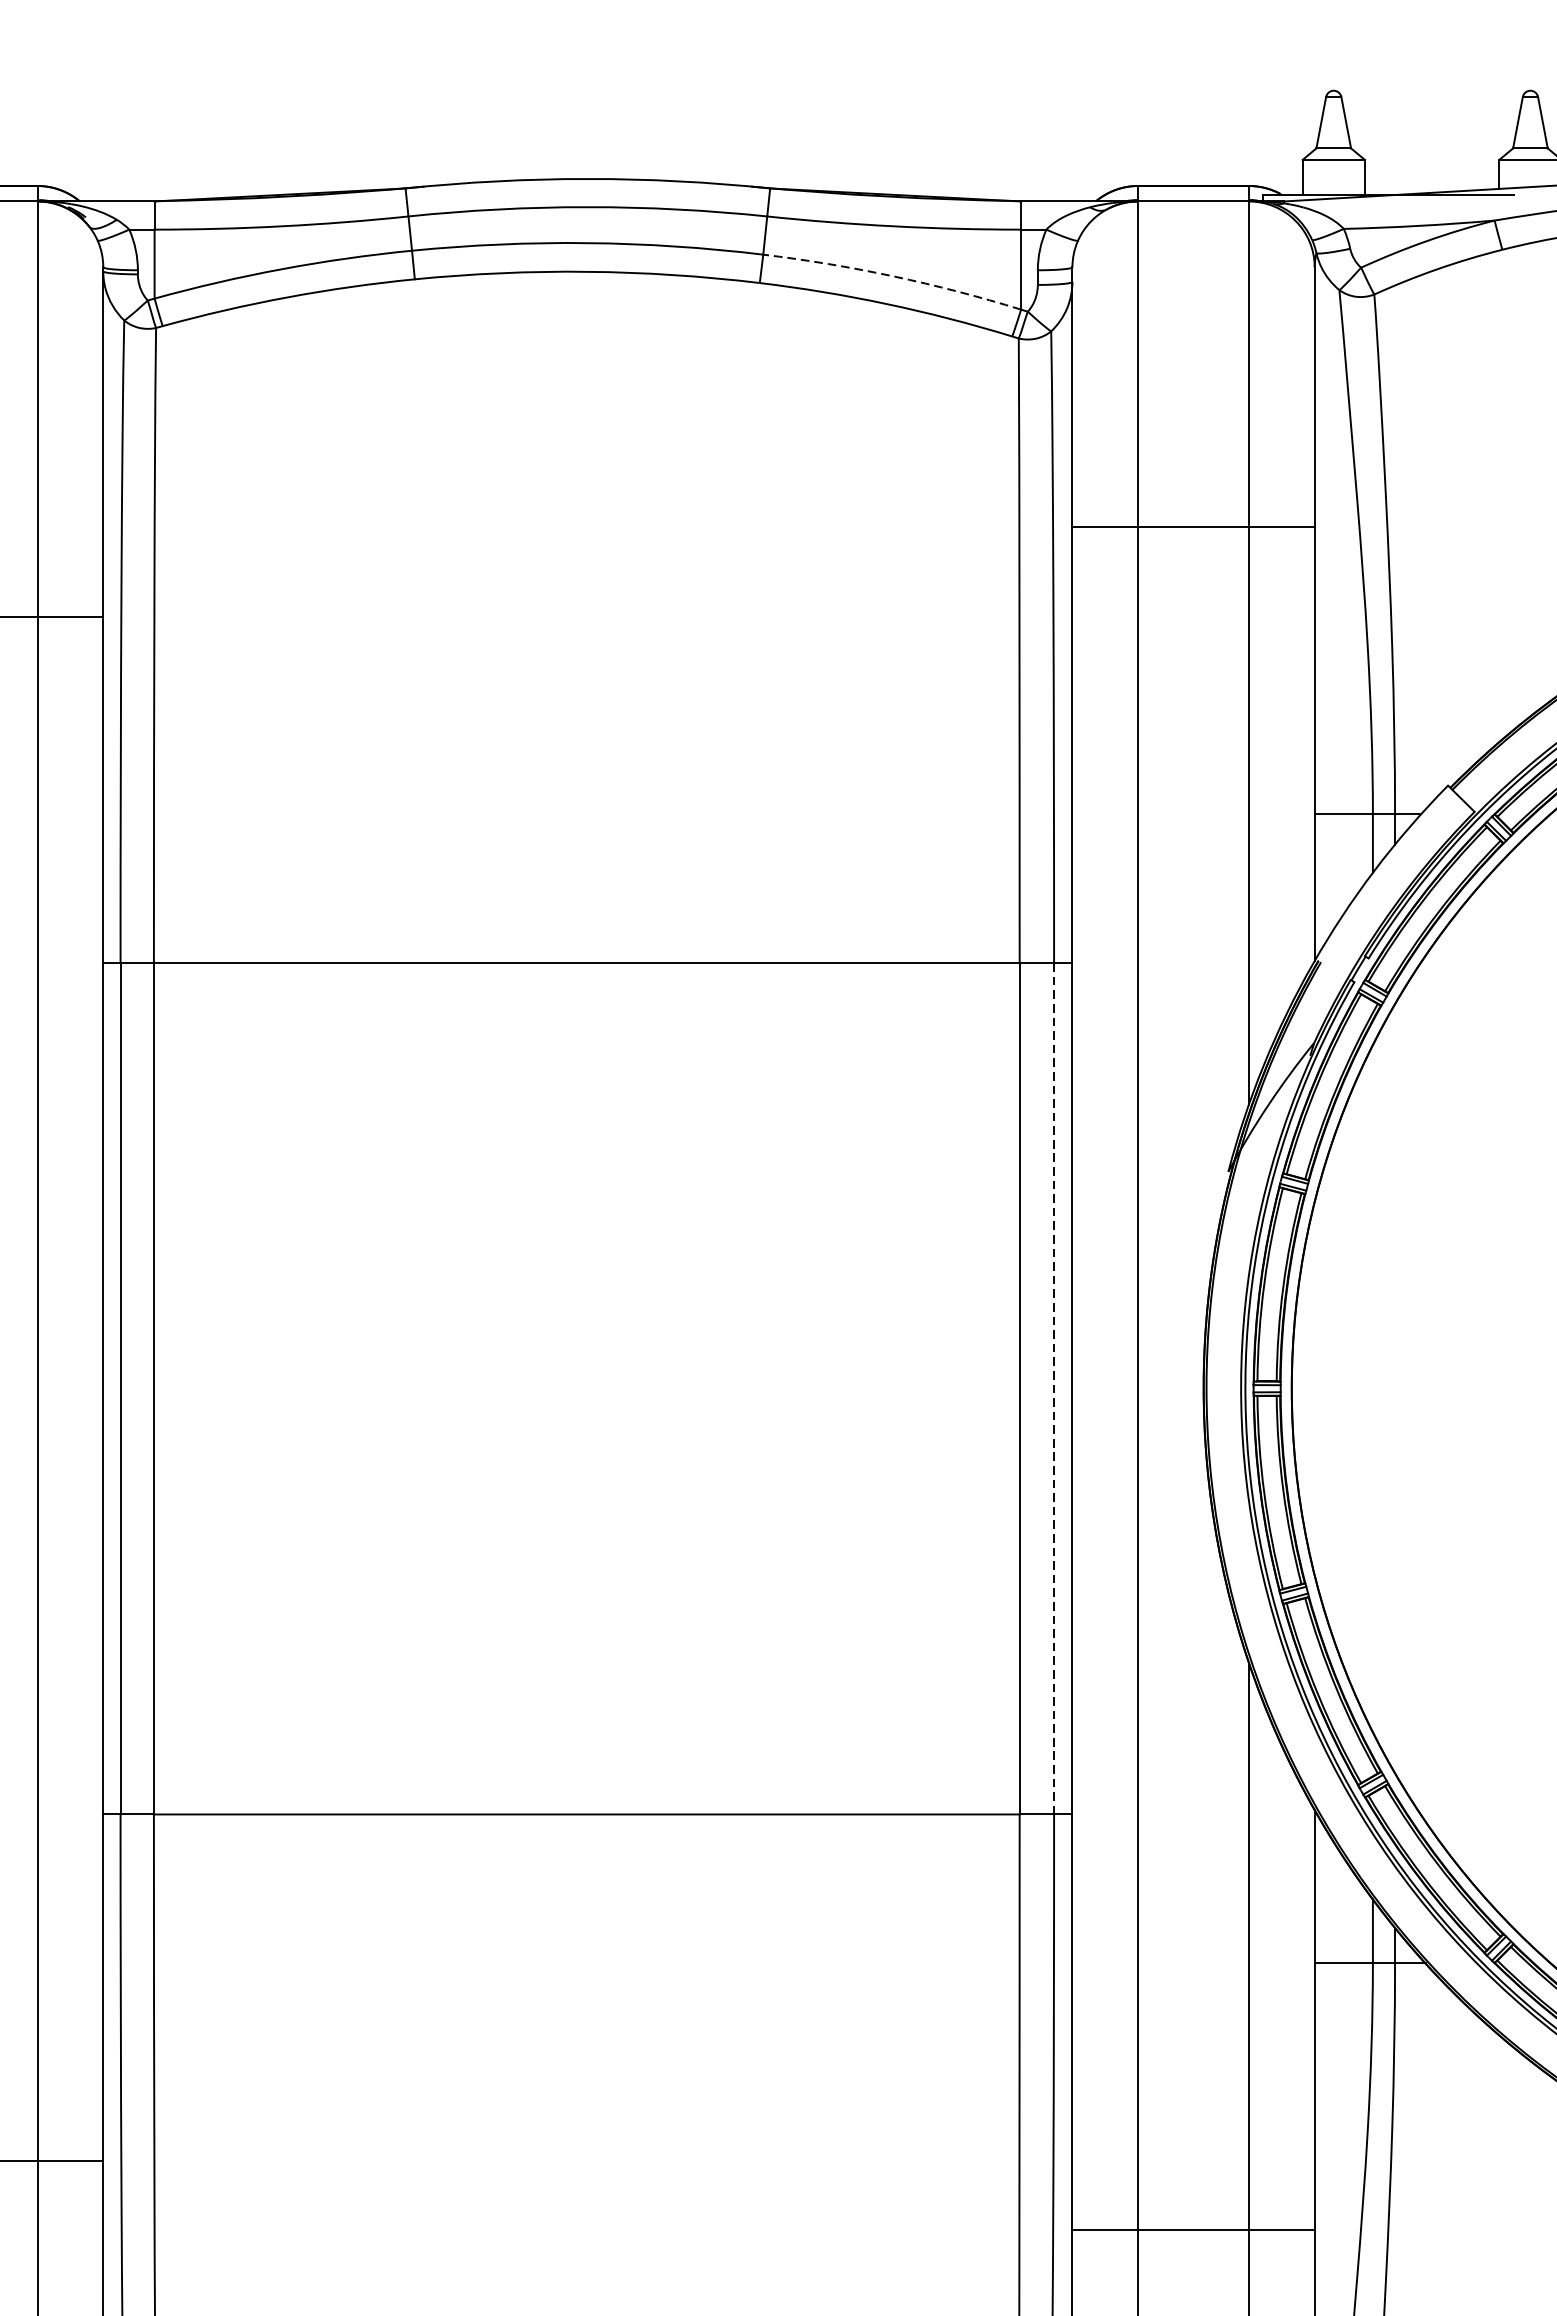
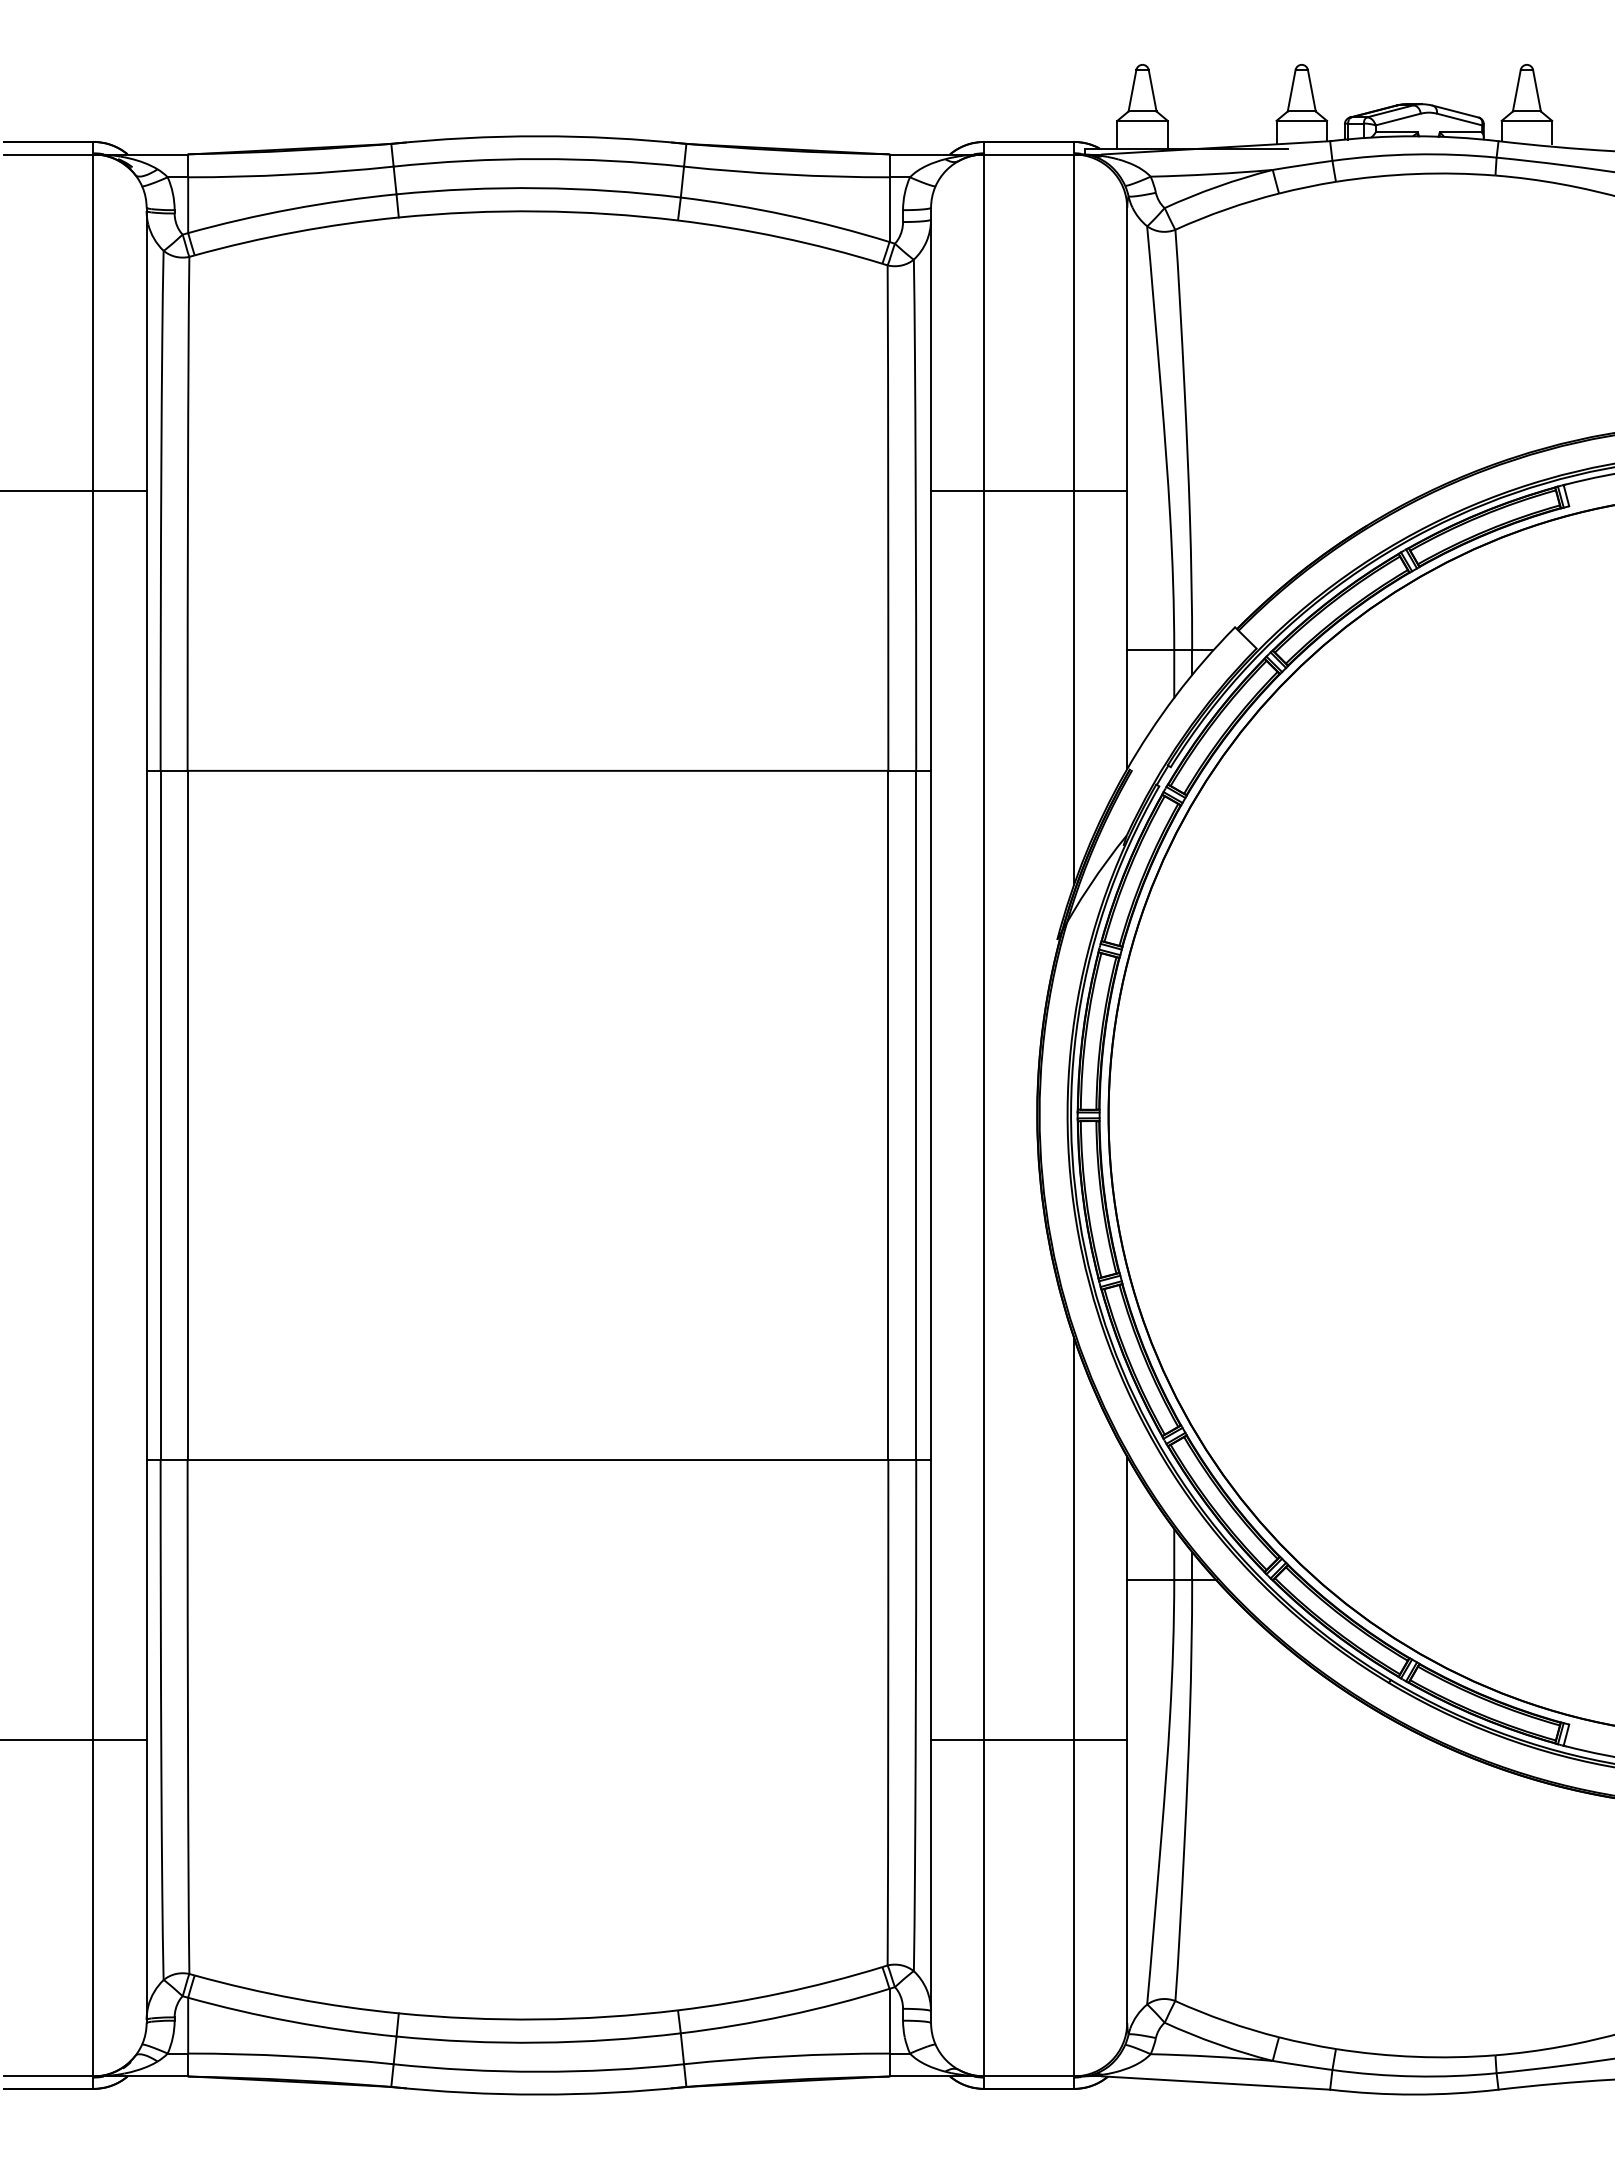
arc: (893, 276) -> (786, 215), dashed -> solid
line: (1194, 526) -> (1029, 490), moved
line: (1054, 1388) -> (916, 1115), dashed -> solid
line: (1194, 2230) -> (1029, 1740), moved

